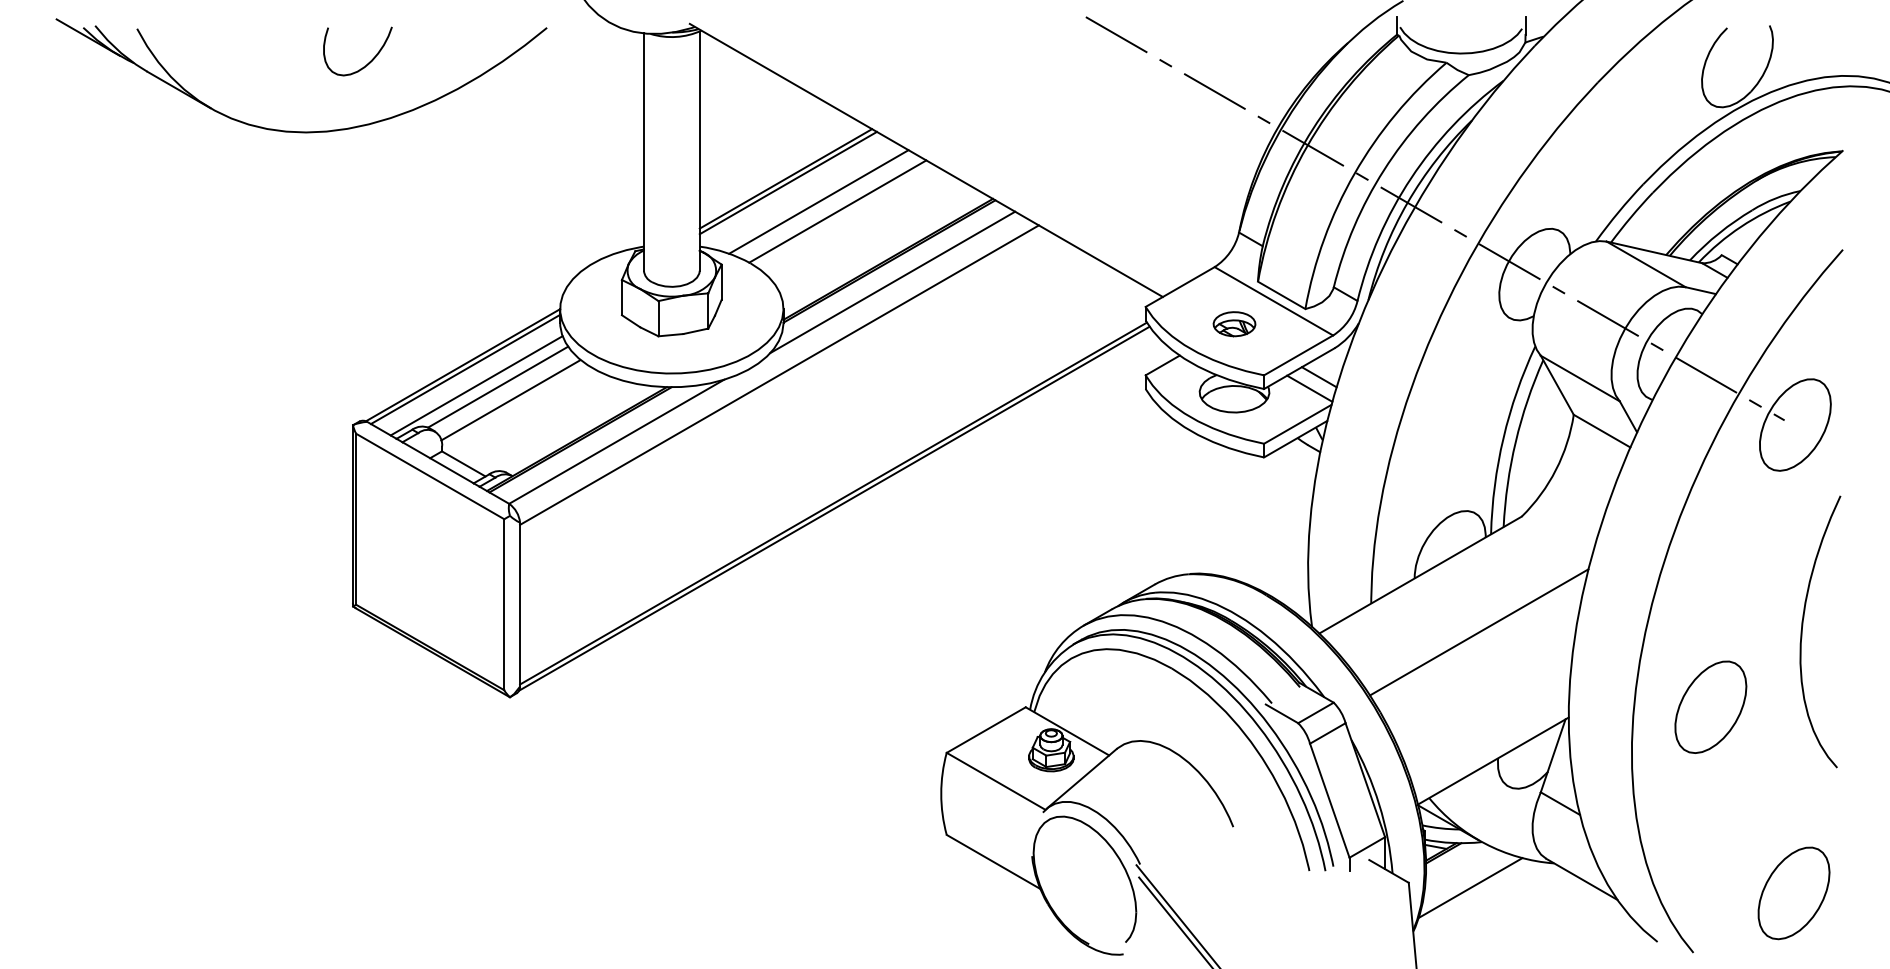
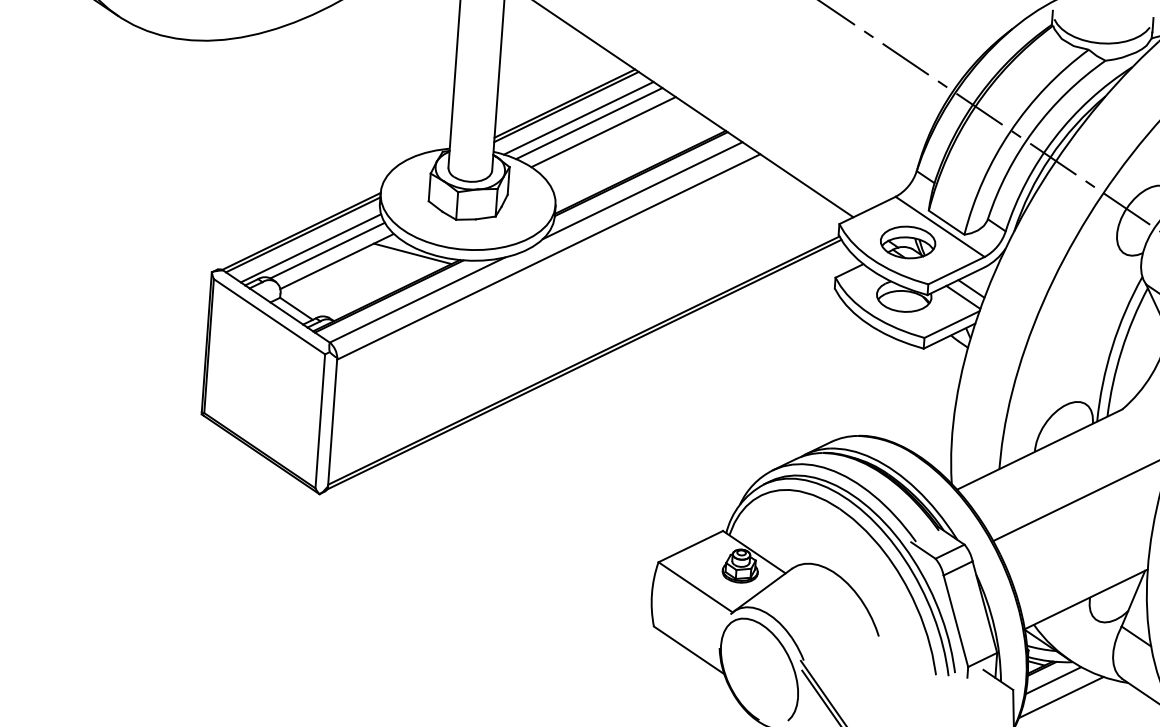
line: (804, 196) -> (578, 118), added
part: (1234, 324) -> (908, 242), size x1.67
line: (606, 383) -> (412, 253), added
line: (1459, 866) -> (1053, 680), added

